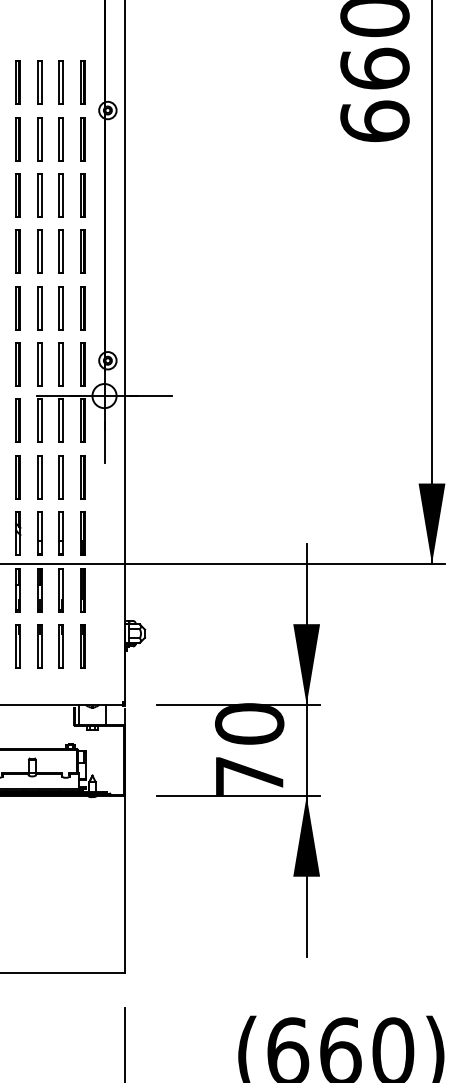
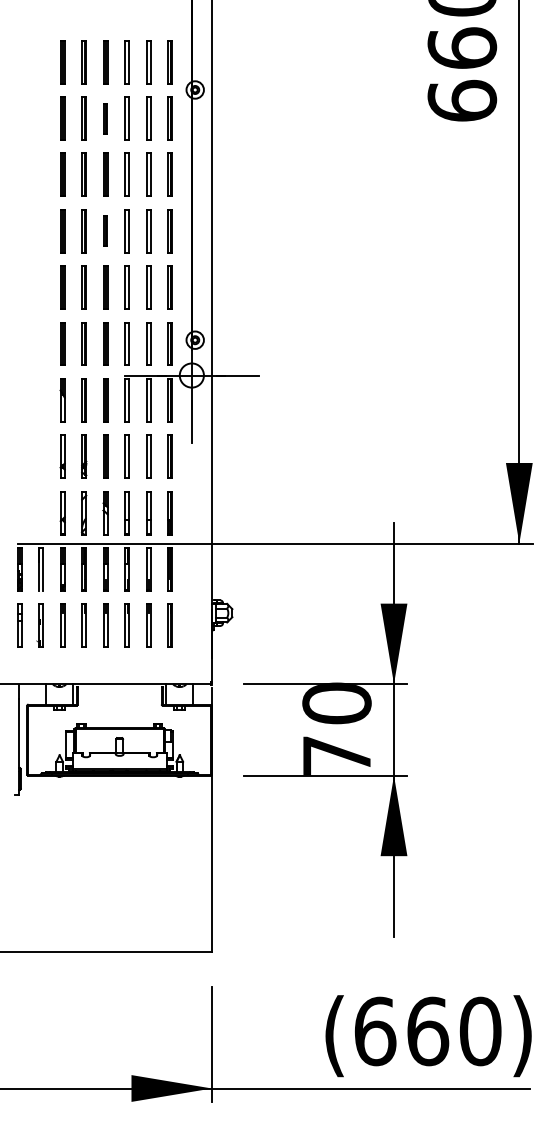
part: (18, 139) -> (105, 118), size x0.7
part: (18, 252) -> (105, 231), size x0.7

